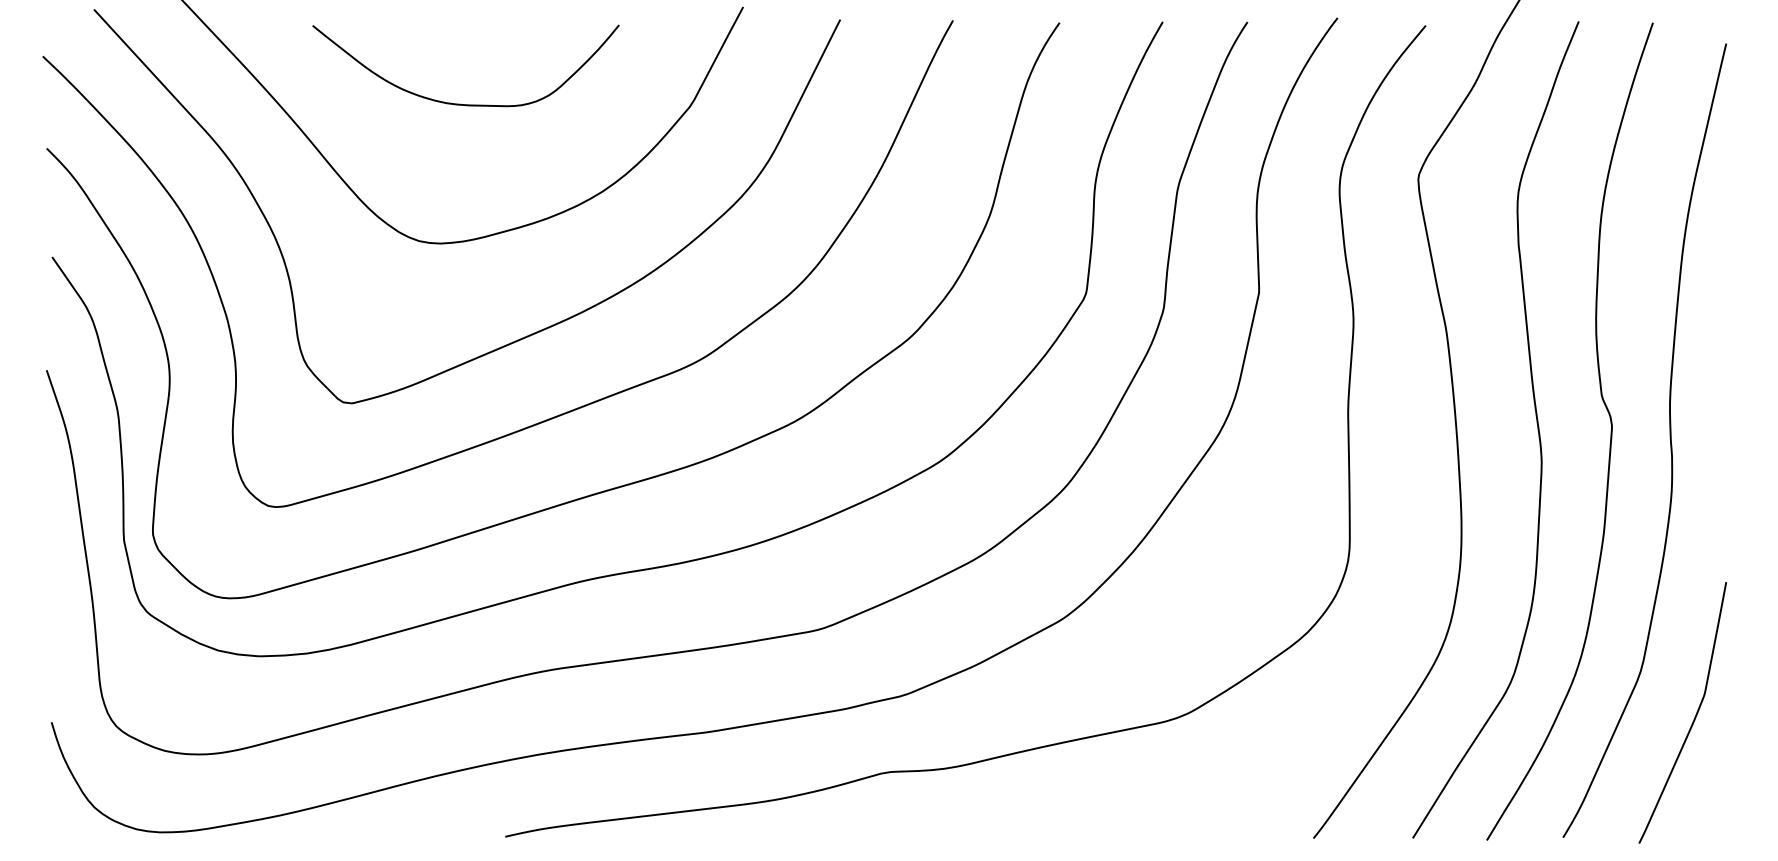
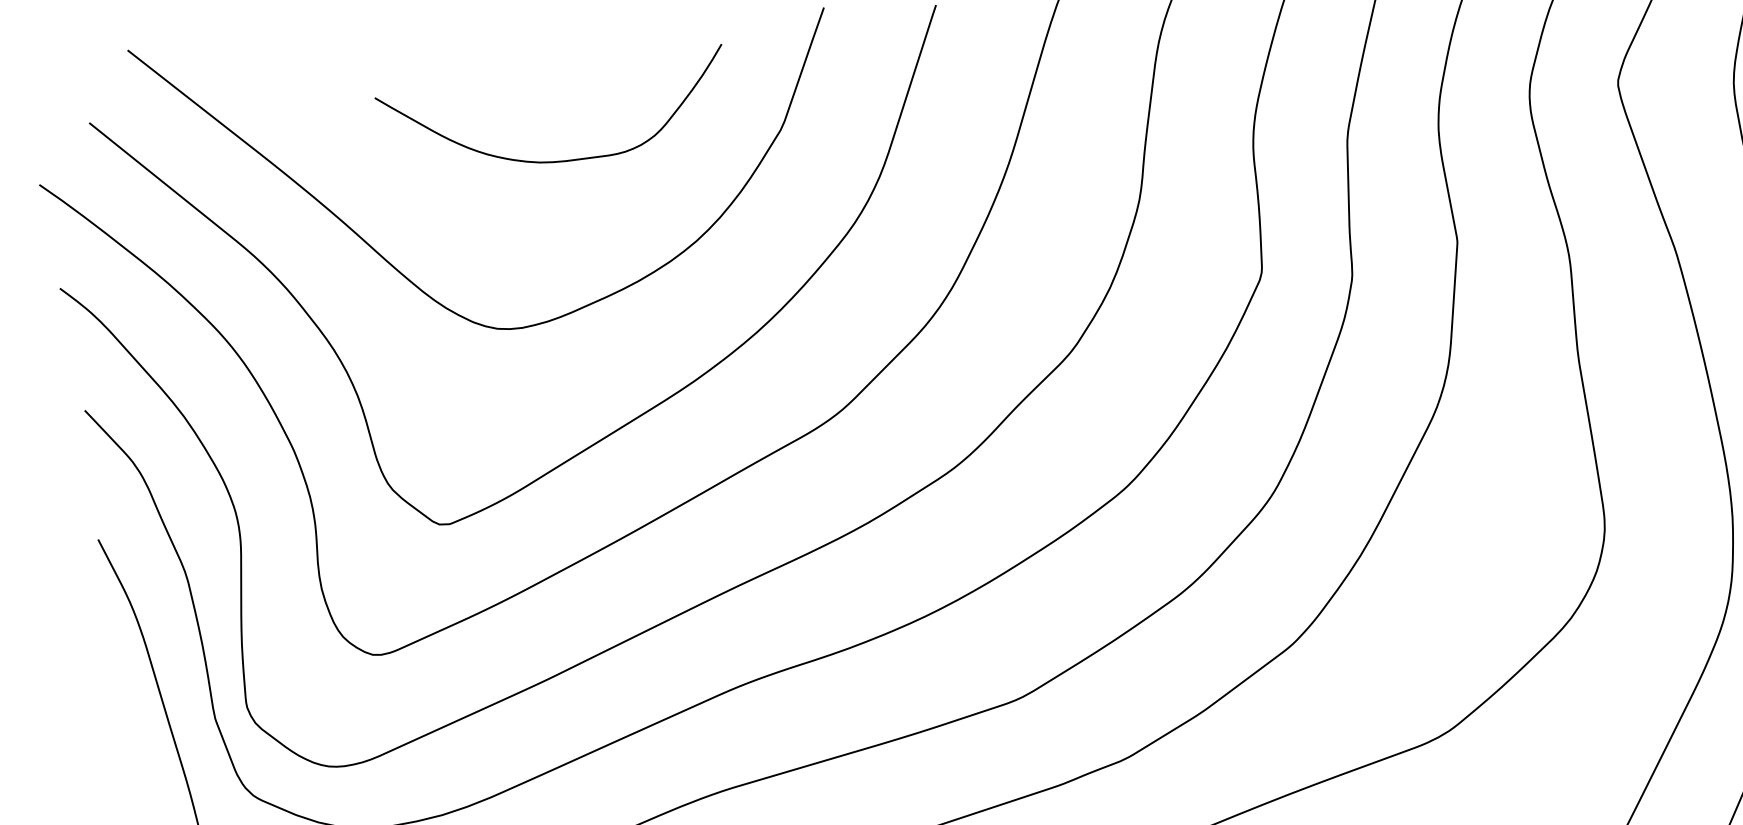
curve: (460, 103) -> (555, 160), moved

